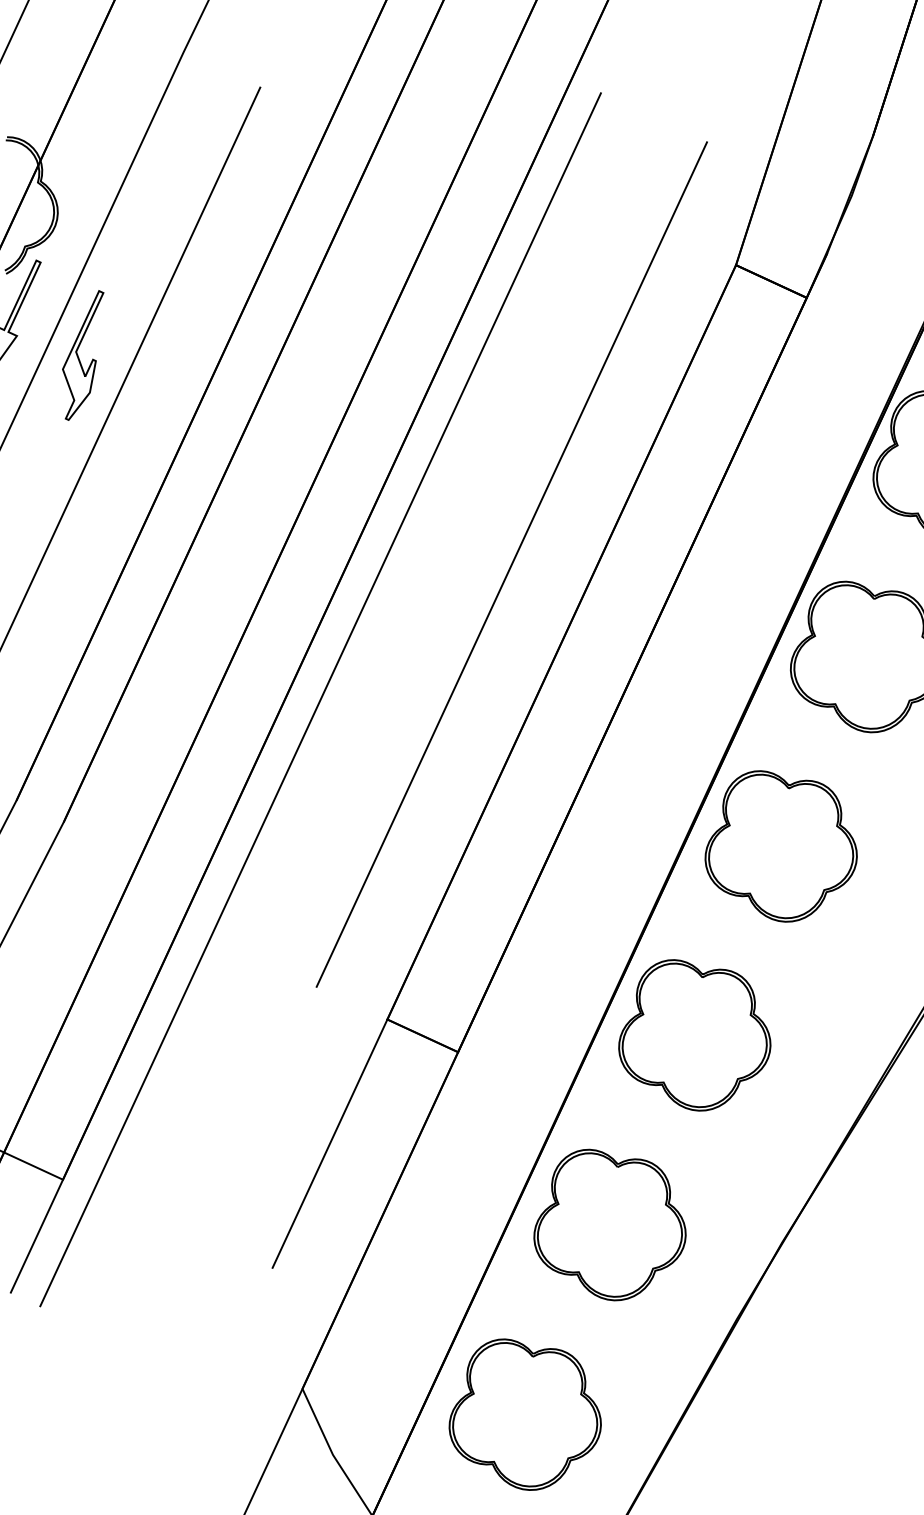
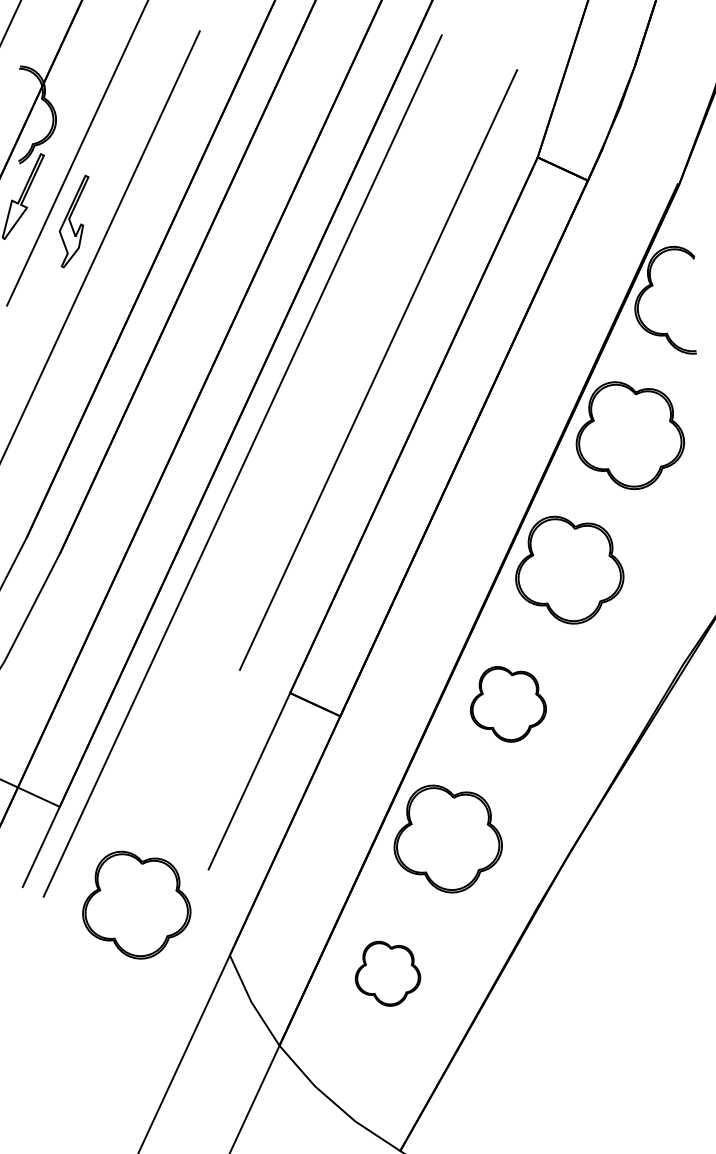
part: (694, 1035) -> (508, 704), size x0.7
part: (171, 1317) -> (136, 904), added
part: (524, 1414) -> (387, 973), size x0.6

